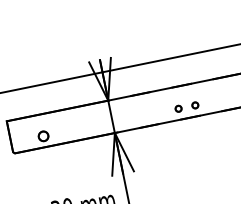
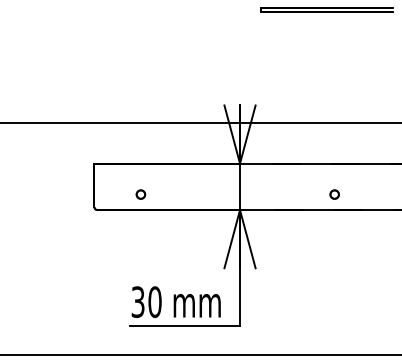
part: (195, 105) -> (358, 194), removed
part: (43, 136) -> (140, 194), size x0.62

